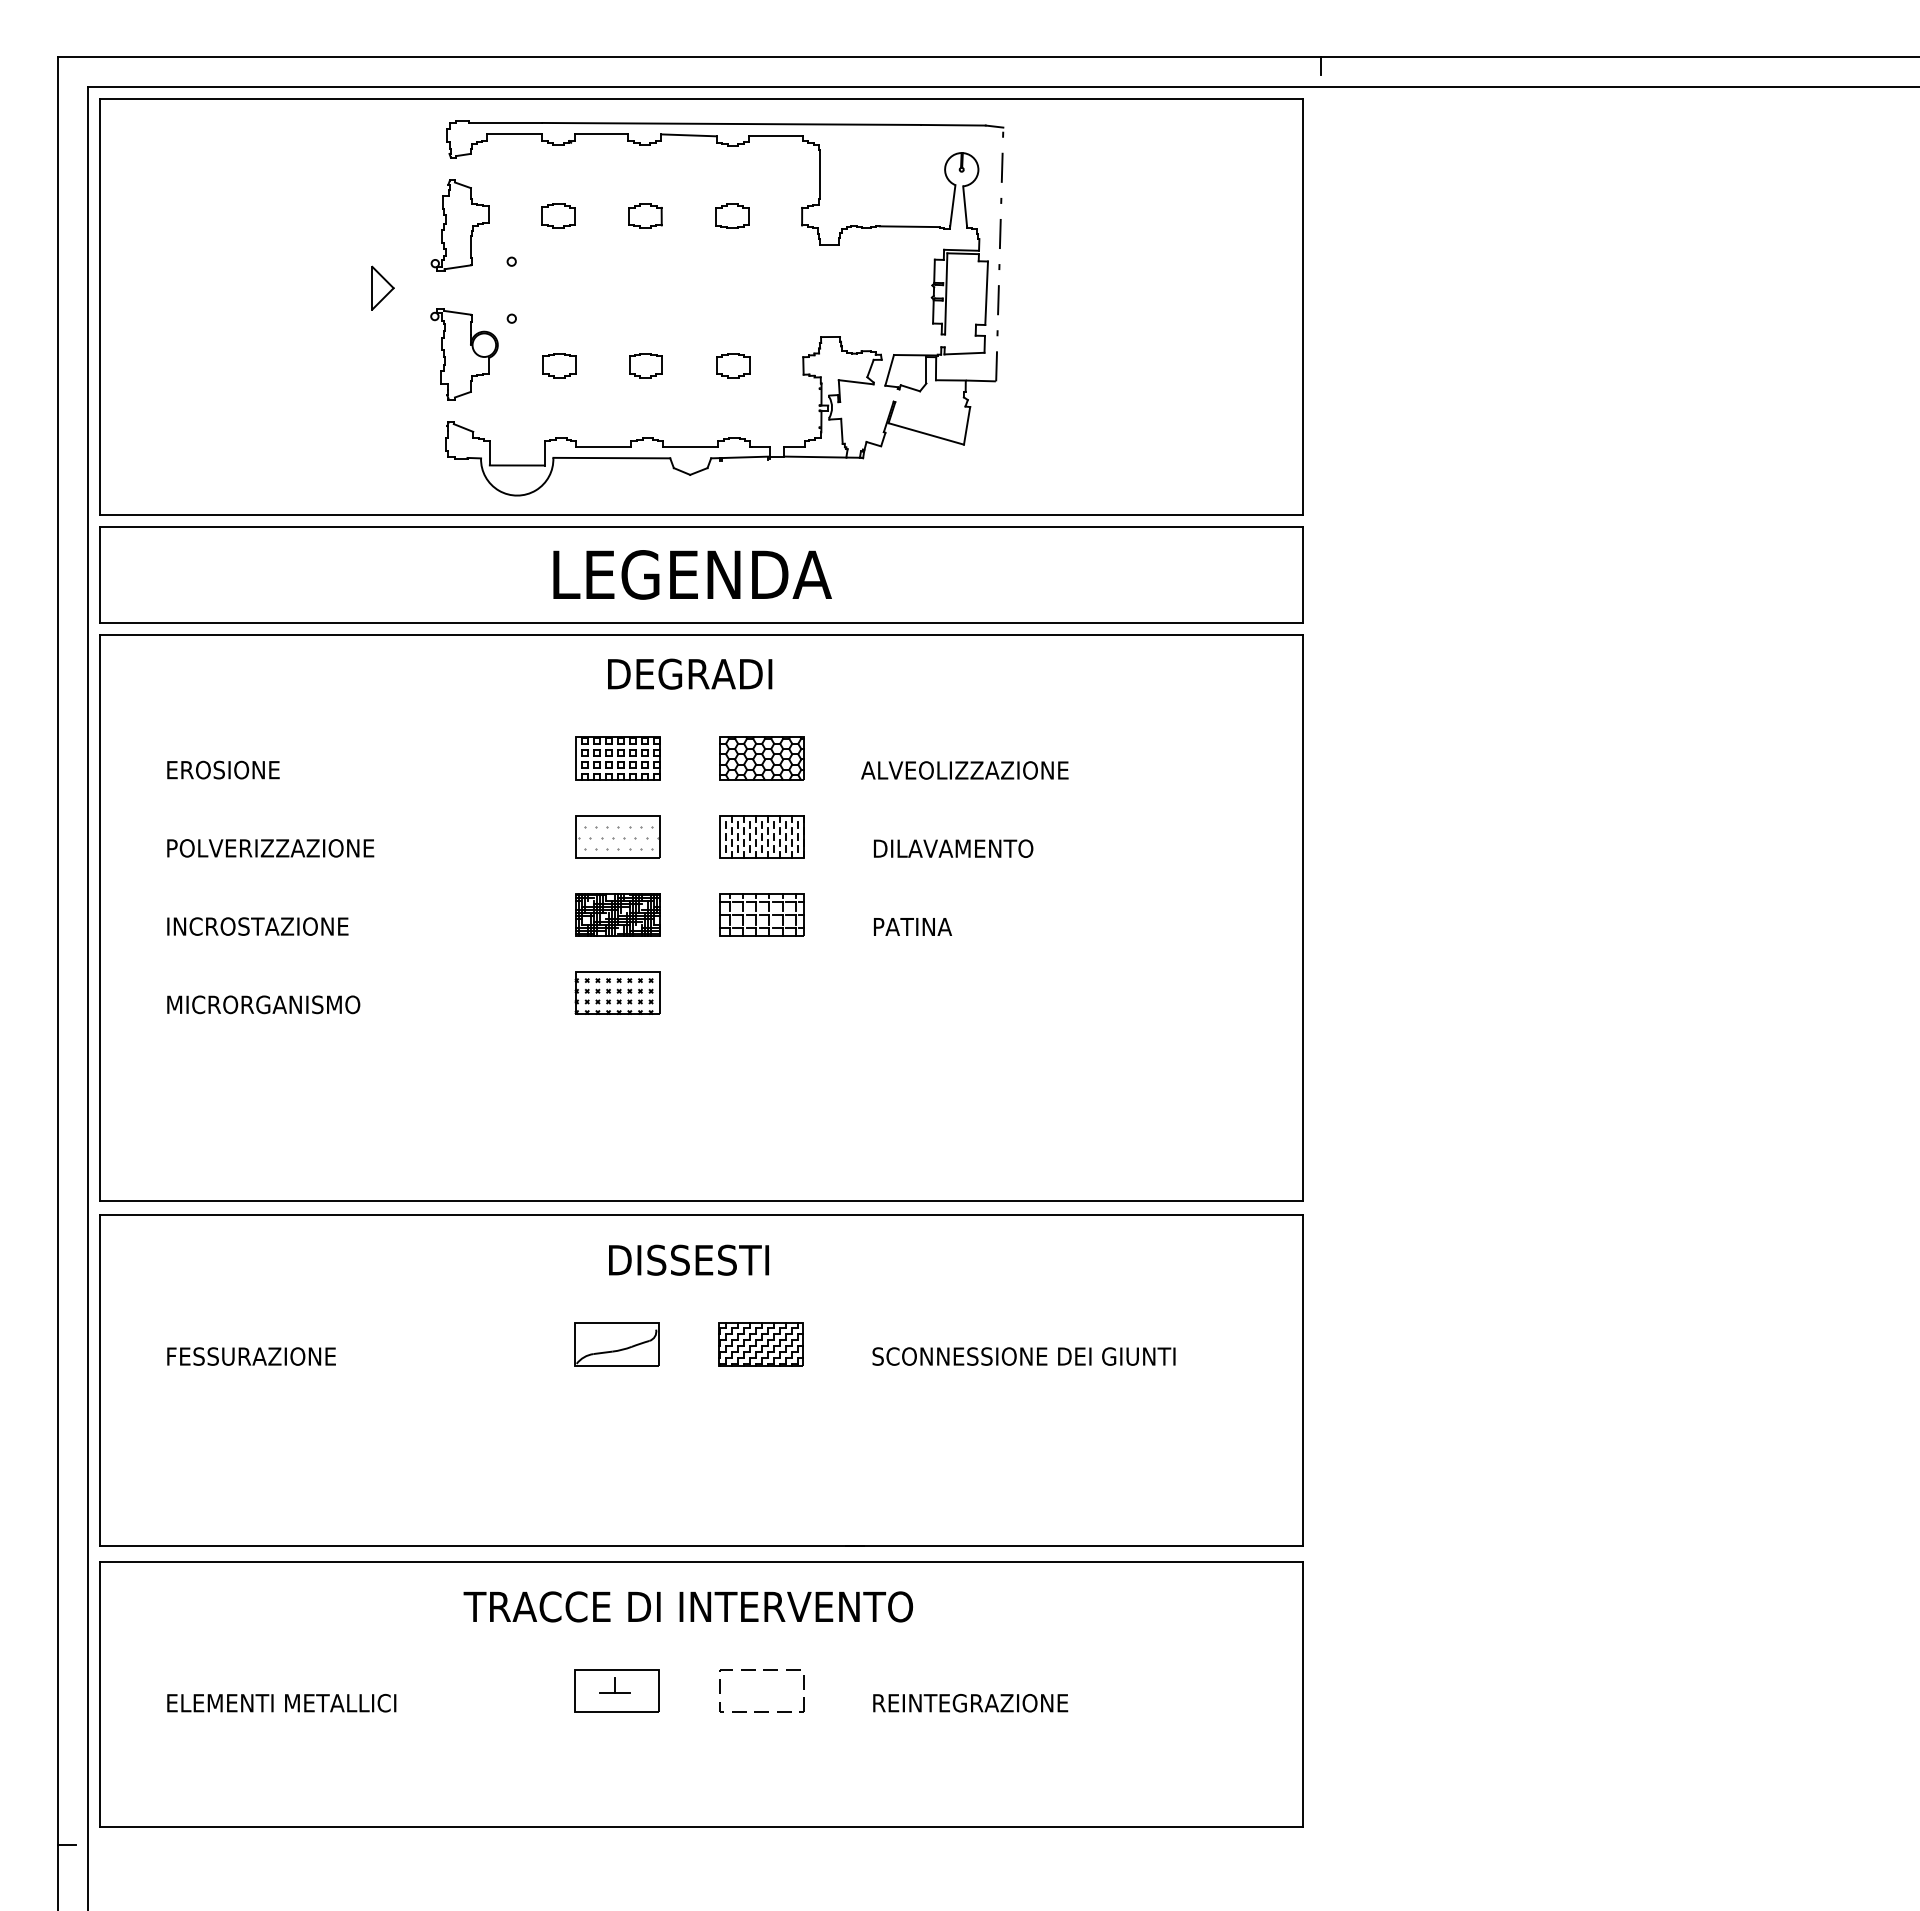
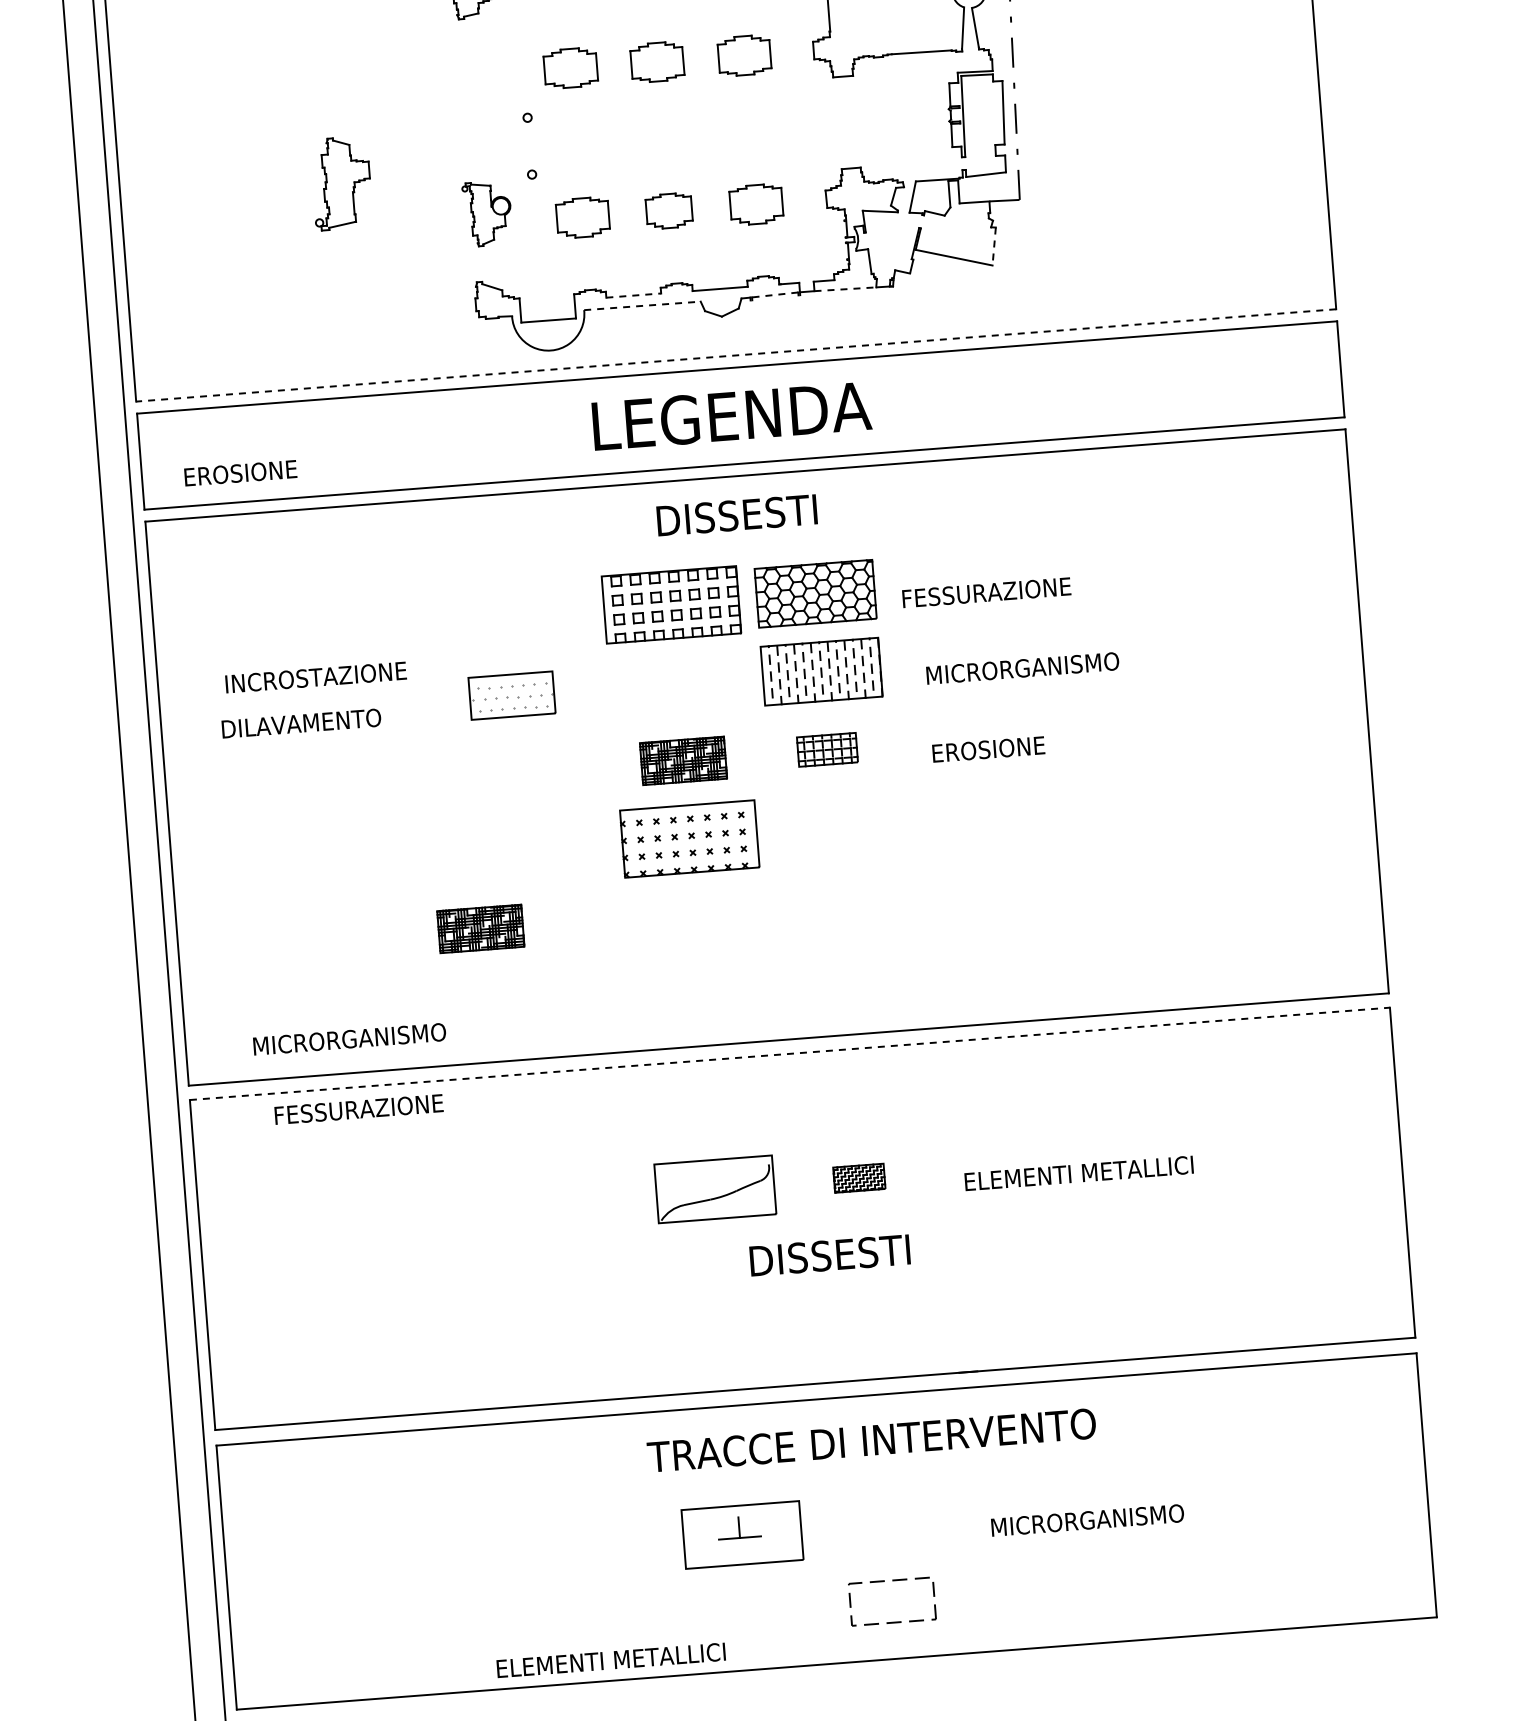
part: (558, 215) -> (570, 68), size x1.6
part: (645, 215) -> (657, 61), size x1.6
part: (732, 215) -> (744, 54), size x1.6
part: (459, 225) -> (340, 183), moved
part: (382, 287) -> (400, 153), removed
part: (464, 354) -> (487, 213), size x0.7
part: (559, 365) -> (583, 217), size x1.6
part: (645, 365) -> (668, 210), size x1.4
part: (733, 365) -> (756, 204), size x1.6
line: (967, 426) -> (994, 247), solid -> dashed
line: (603, 447) -> (633, 295), solid -> dashed
line: (744, 457) -> (774, 295), solid -> dashed
line: (815, 457) -> (845, 289), solid -> dashed
line: (612, 458) -> (643, 306), solid -> dashed
line: (701, 514) -> (736, 355), solid -> dashed
text: (690, 673) -> (737, 514), DEGRADI -> DISSESTI
part: (617, 758) -> (671, 604), size x1.6
part: (761, 758) -> (814, 593), size x1.4
text: (223, 769) -> (240, 472), moved
text: (958, 770) -> (1012, 590), ALVEOLIZZAZIONE -> FESSURAZIONE
part: (617, 836) -> (511, 695), moved
part: (761, 836) -> (820, 671), size x1.4
text: (267, 848) -> (329, 721), POLVERIZZAZIONE -> DILAVAMENTO
text: (962, 848) -> (1022, 668), DILAVAMENTO -> MICRORGANISMO
part: (761, 914) -> (826, 749), size x0.7
text: (257, 926) -> (315, 677), moved
text: (922, 926) -> (988, 749), PATINA -> EROSIONE
part: (617, 992) -> (689, 838), size x1.6
text: (263, 1004) -> (349, 1038), moved
part: (402, 1066) -> (480, 928), added
line: (701, 1215) -> (789, 1054), solid -> dashed
text: (688, 1259) -> (829, 1254), moved
part: (616, 1344) -> (715, 1189), size x1.4
part: (760, 1344) -> (858, 1178), size x0.6
text: (251, 1356) -> (358, 1109), moved
text: (1020, 1356) -> (1118, 1170), SCONNESSIONE DEI GIUNTI -> ELEMENTI METALLICI
text: (687, 1606) -> (870, 1440), moved
part: (763, 1670) -> (892, 1580), moved
part: (616, 1690) -> (741, 1534), size x1.4
text: (967, 1702) -> (1092, 1519), REINTEGRAZIONE -> MICRORGANISMO
text: (281, 1703) -> (610, 1660), moved

